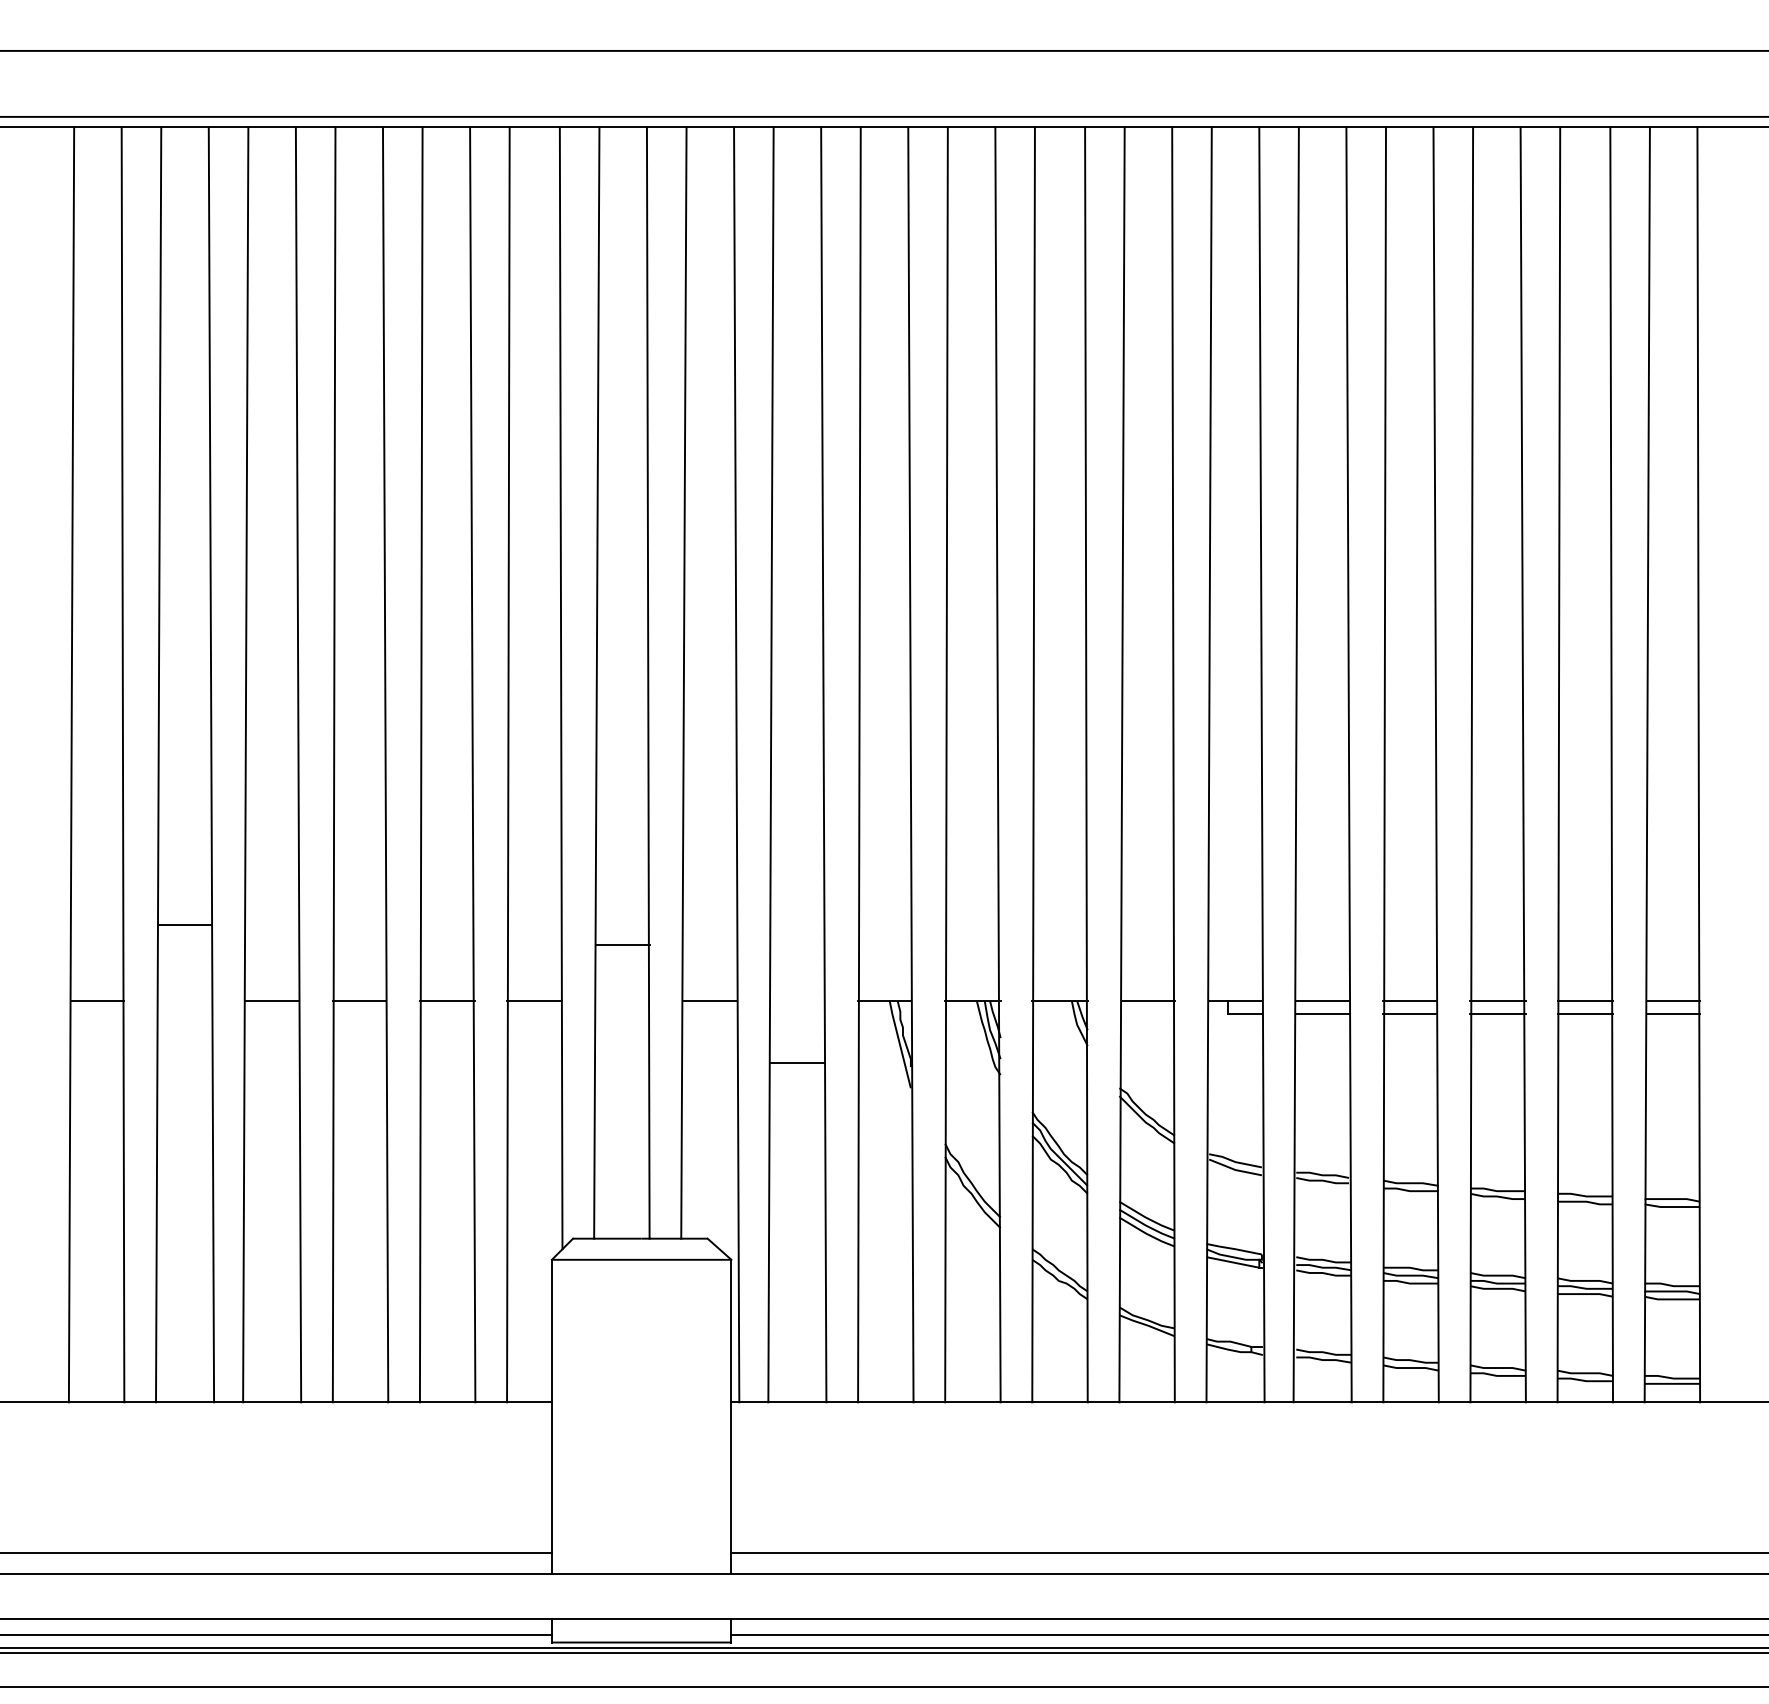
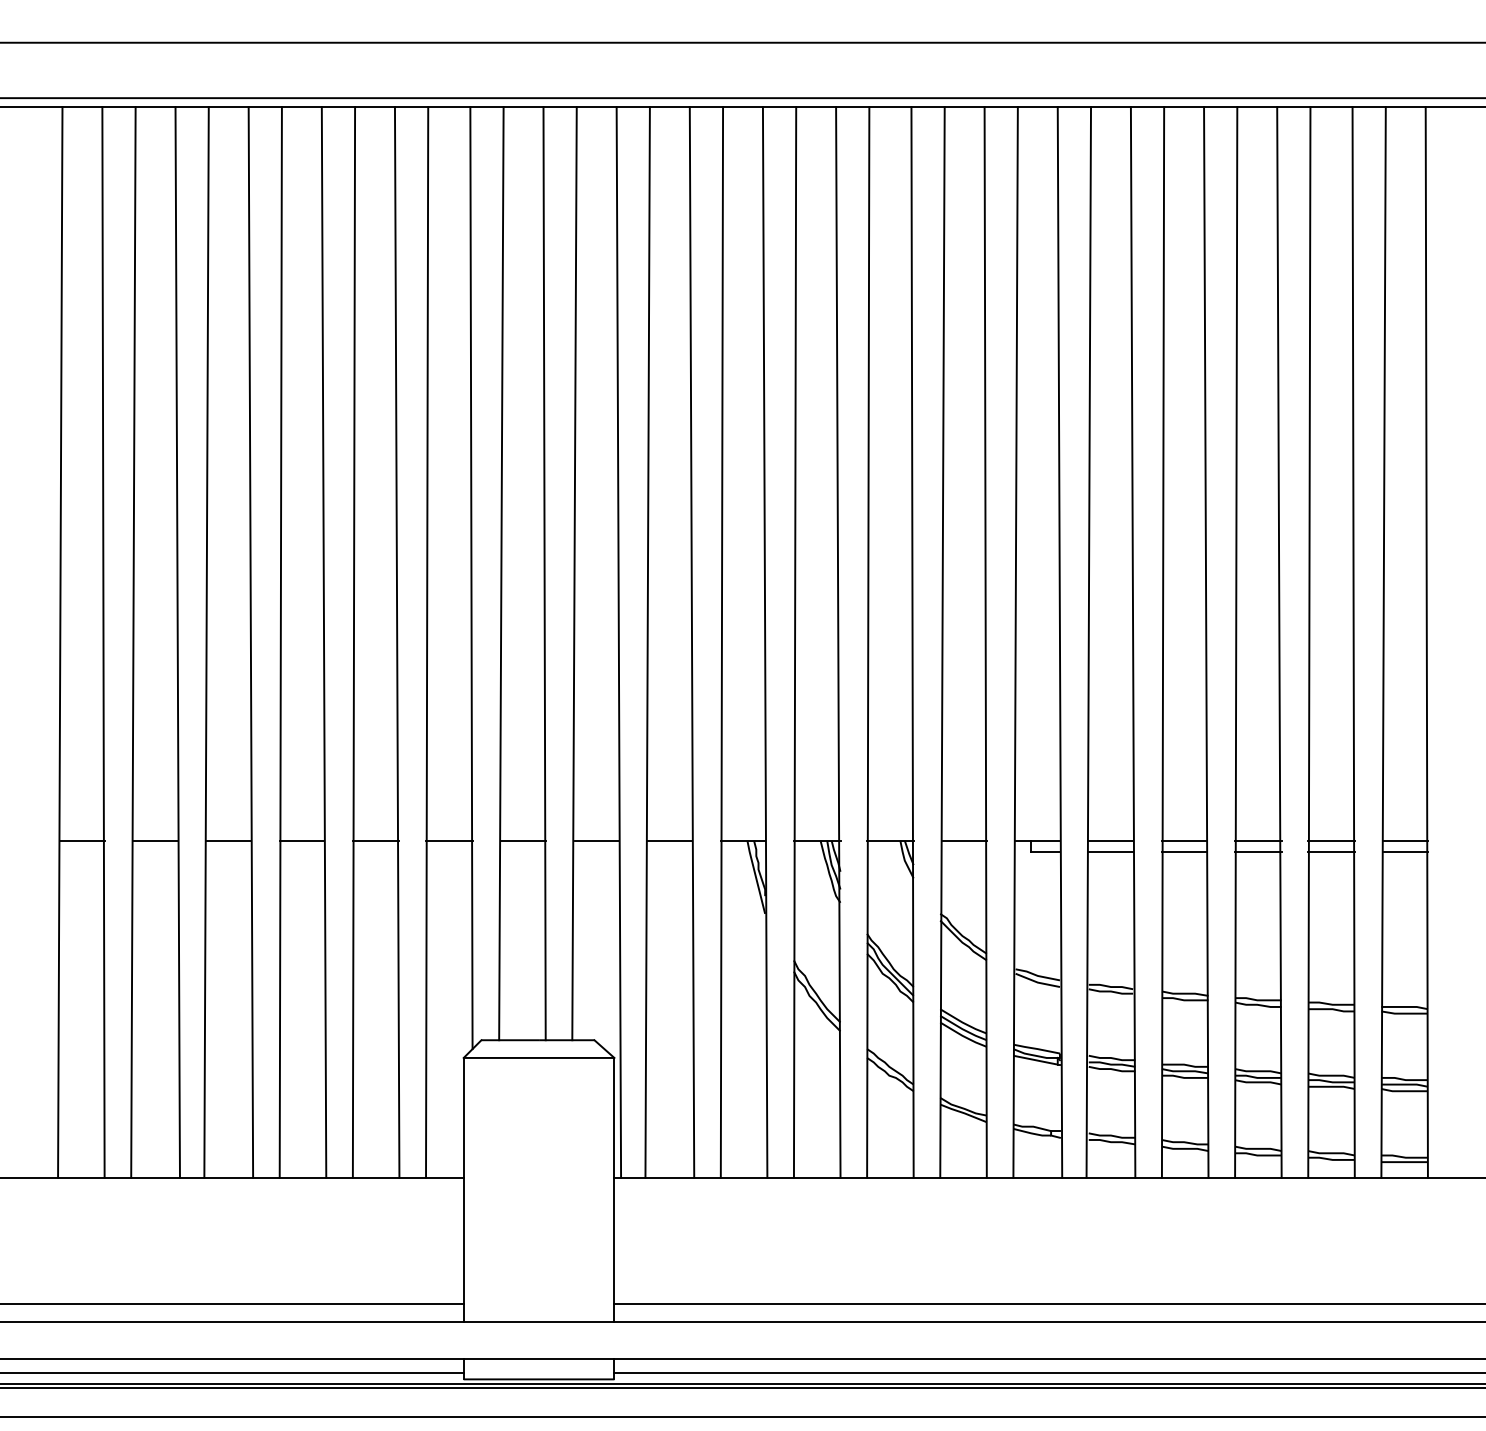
line: (184, 925) -> (155, 841), moved
line: (622, 945) -> (522, 841), moved
line: (796, 1063) -> (669, 841), moved

